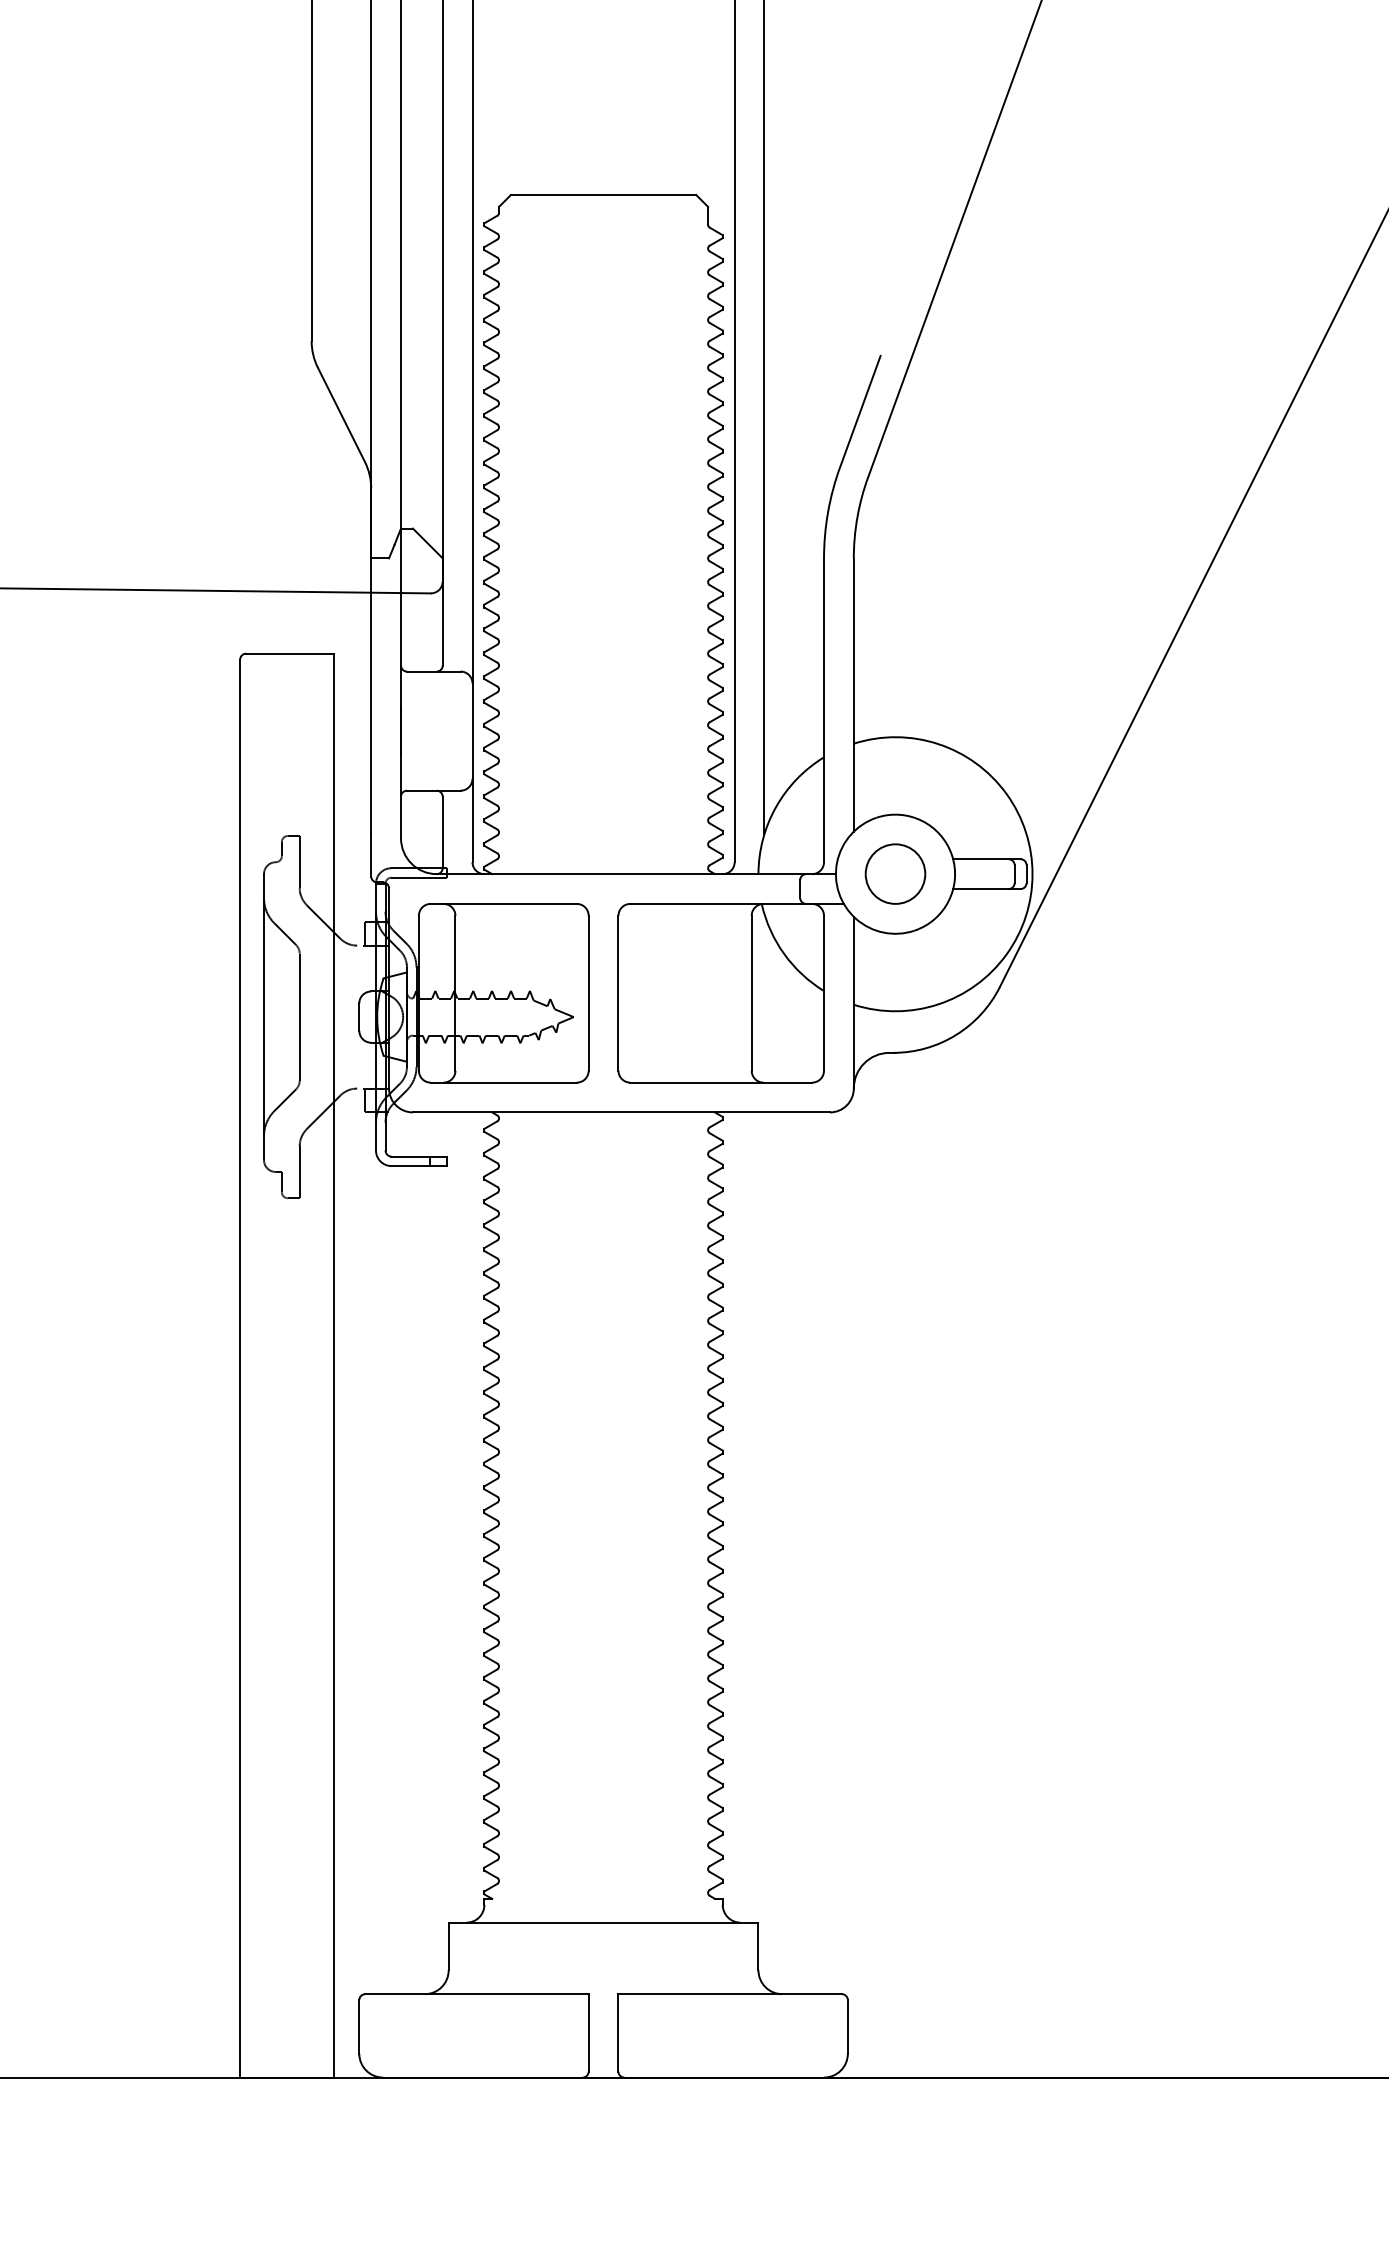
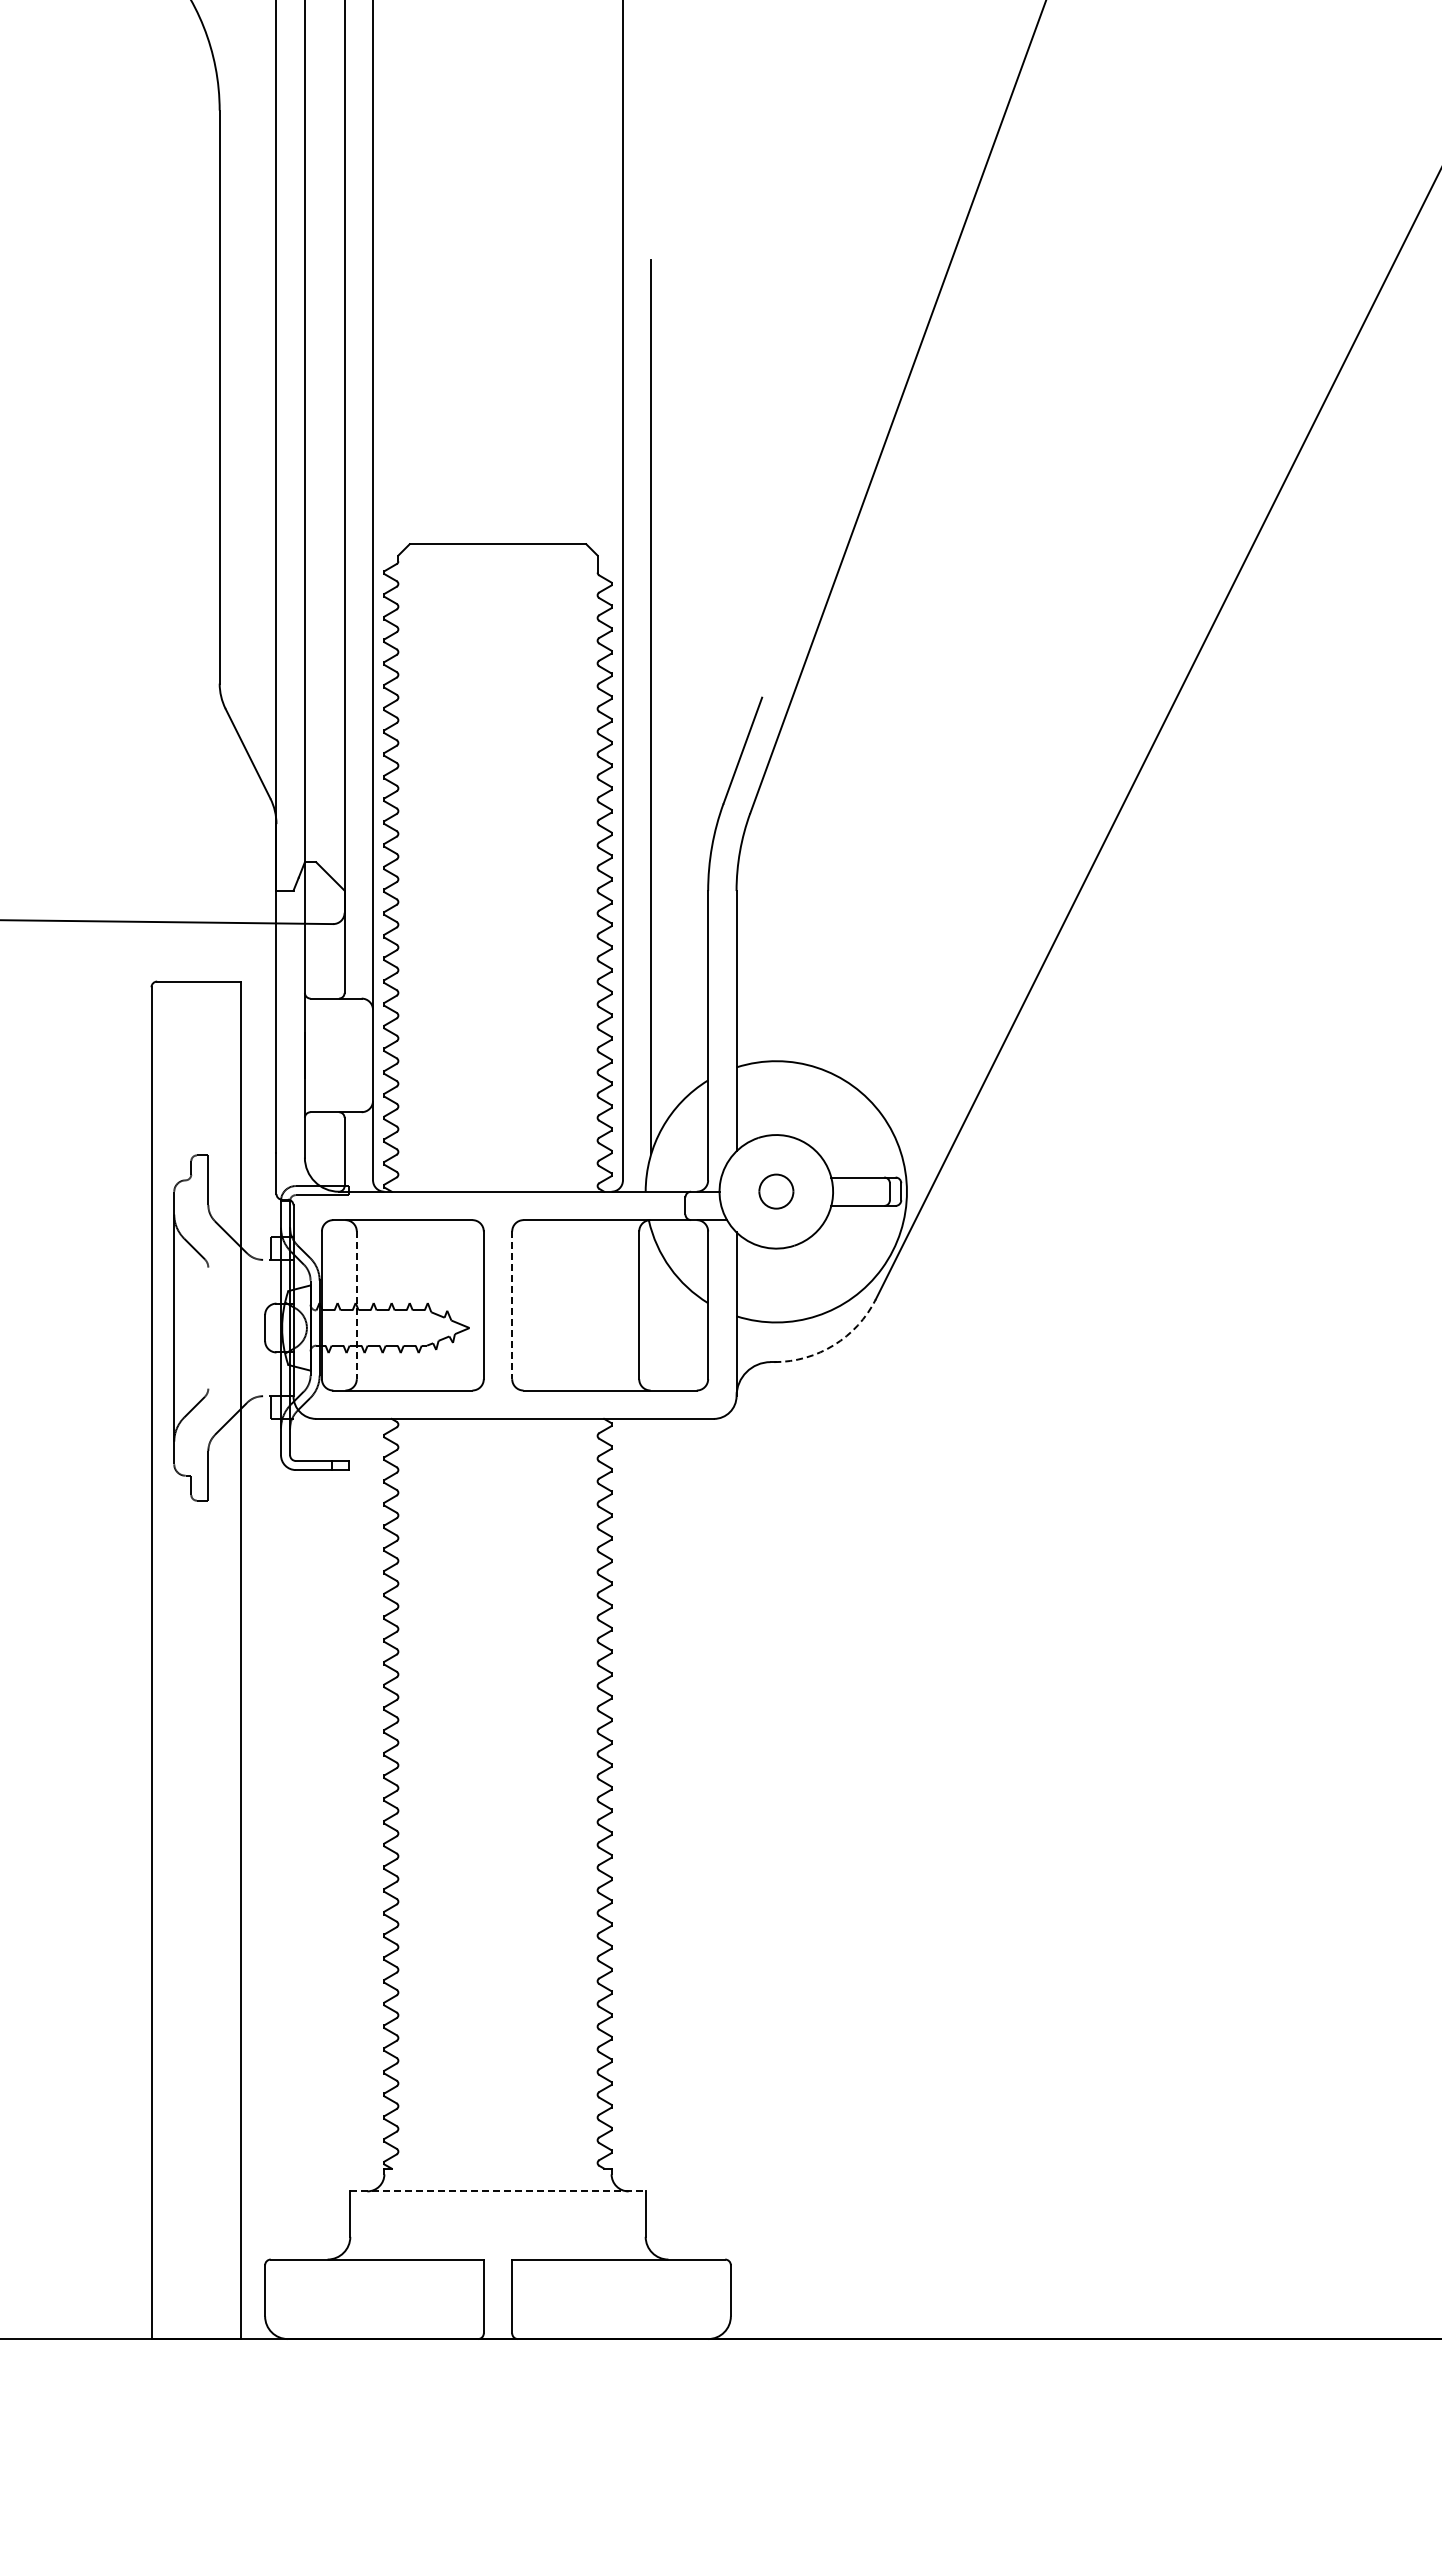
part: (895, 873) -> (776, 1191), size x0.6
line: (455, 993) -> (356, 1305), solid -> dashed
line: (618, 993) -> (512, 1305), solid -> dashed
line: (299, 1016) -> (208, 1327), removed
arc: (956, 1035) -> (834, 1345), solid -> dashed
line: (604, 1922) -> (498, 2191), solid -> dashed

